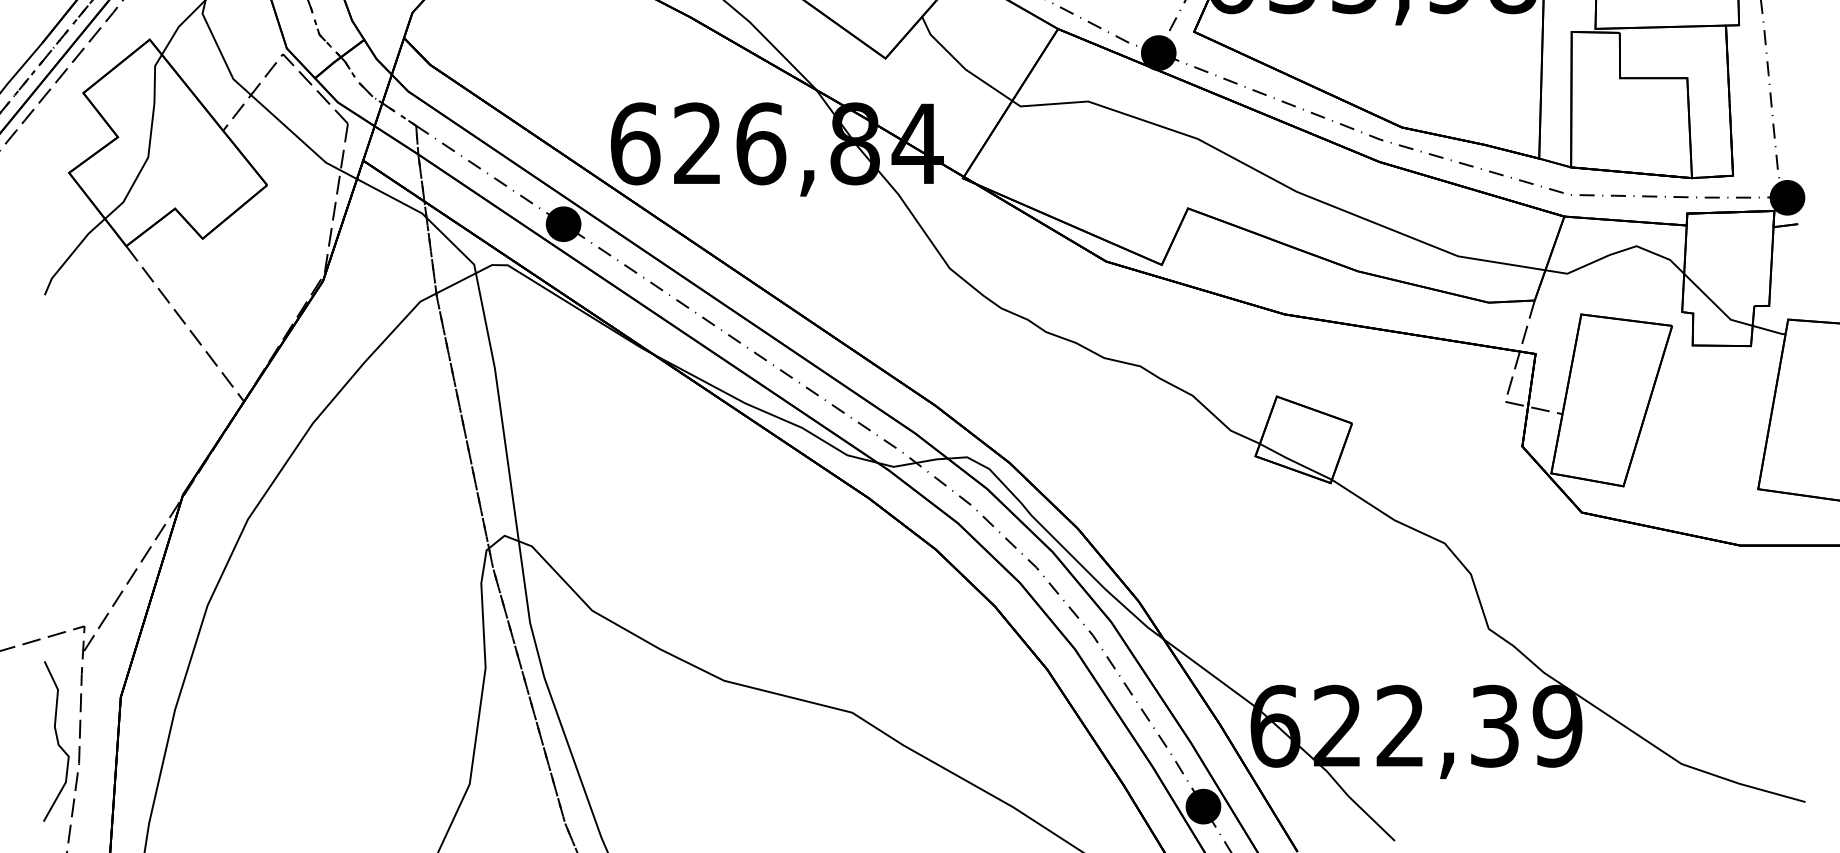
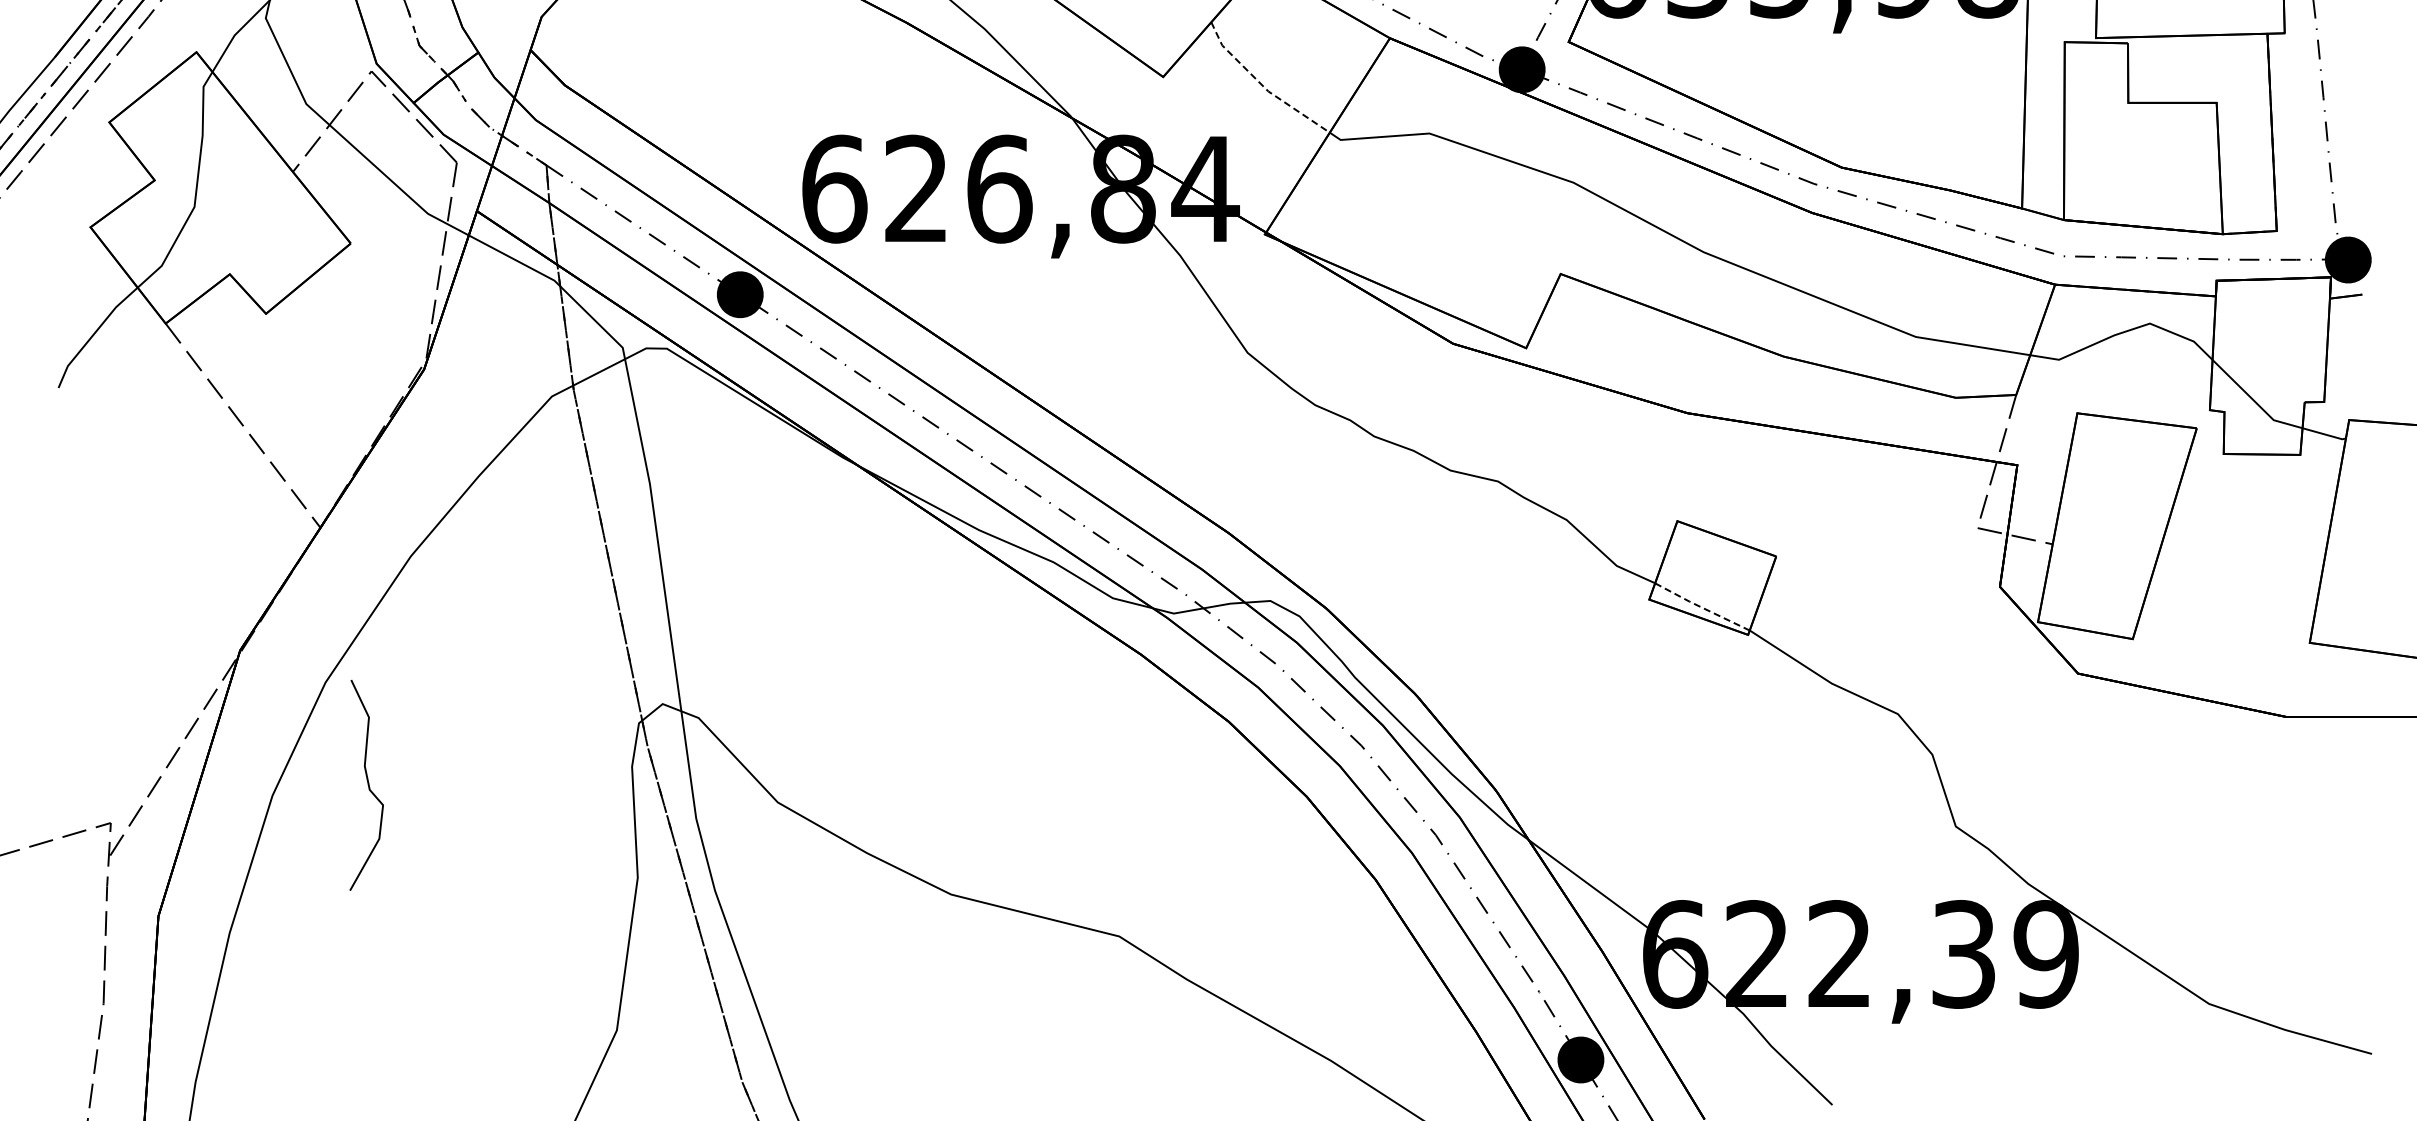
line: (961, 64) -> (1262, 85), solid -> dashed
line: (1295, 462) -> (1701, 607), solid -> dashed
curve: (56, 741) -> (367, 785), moved

